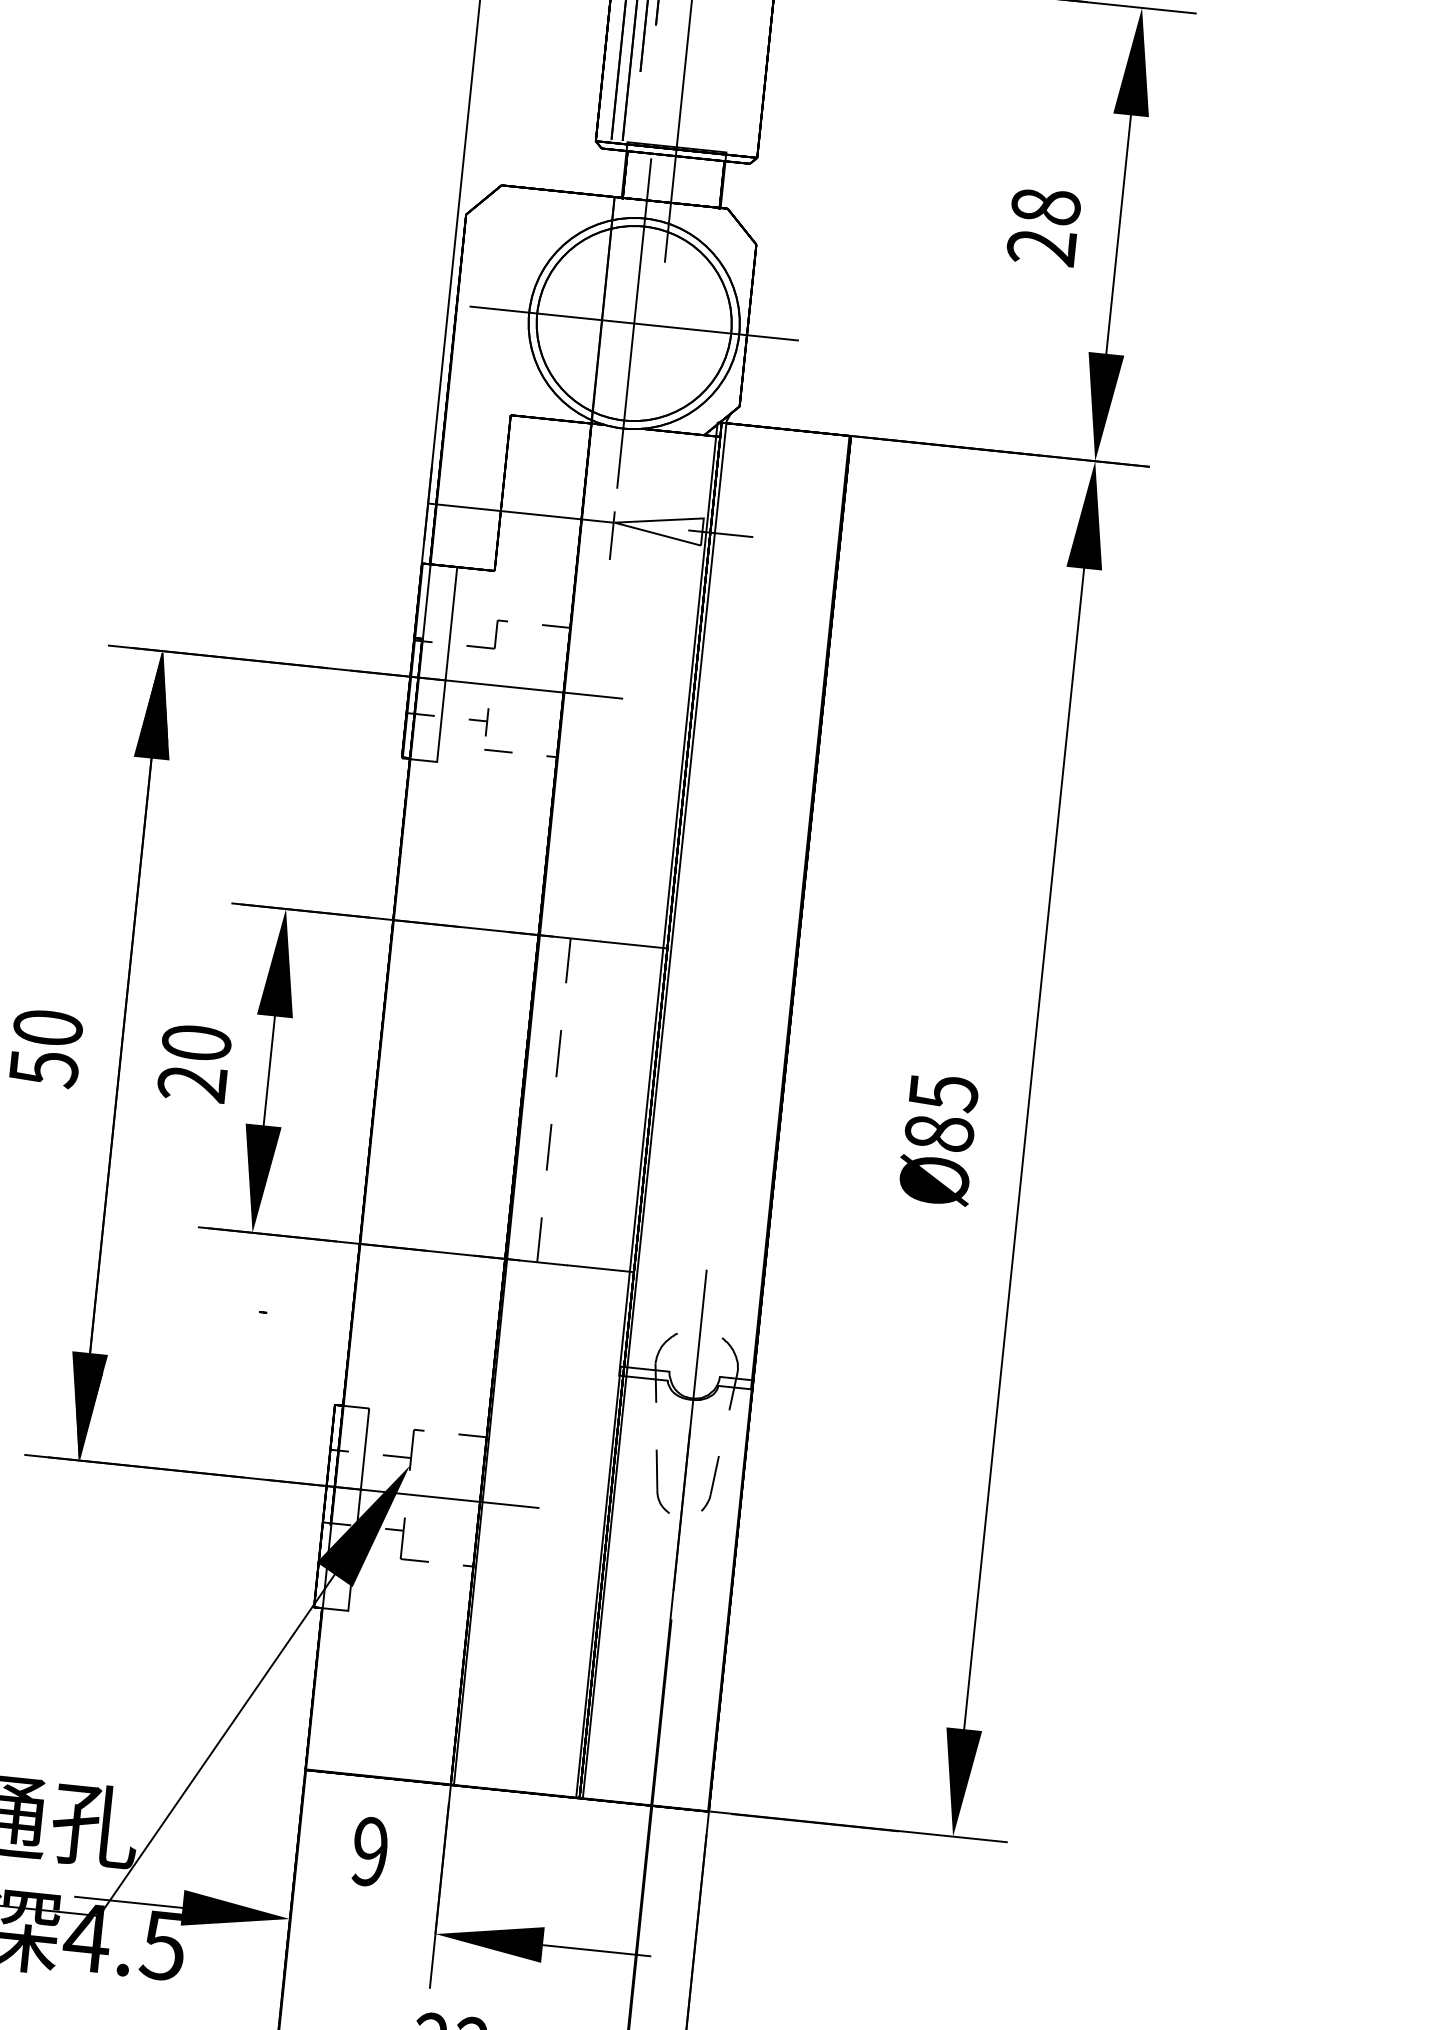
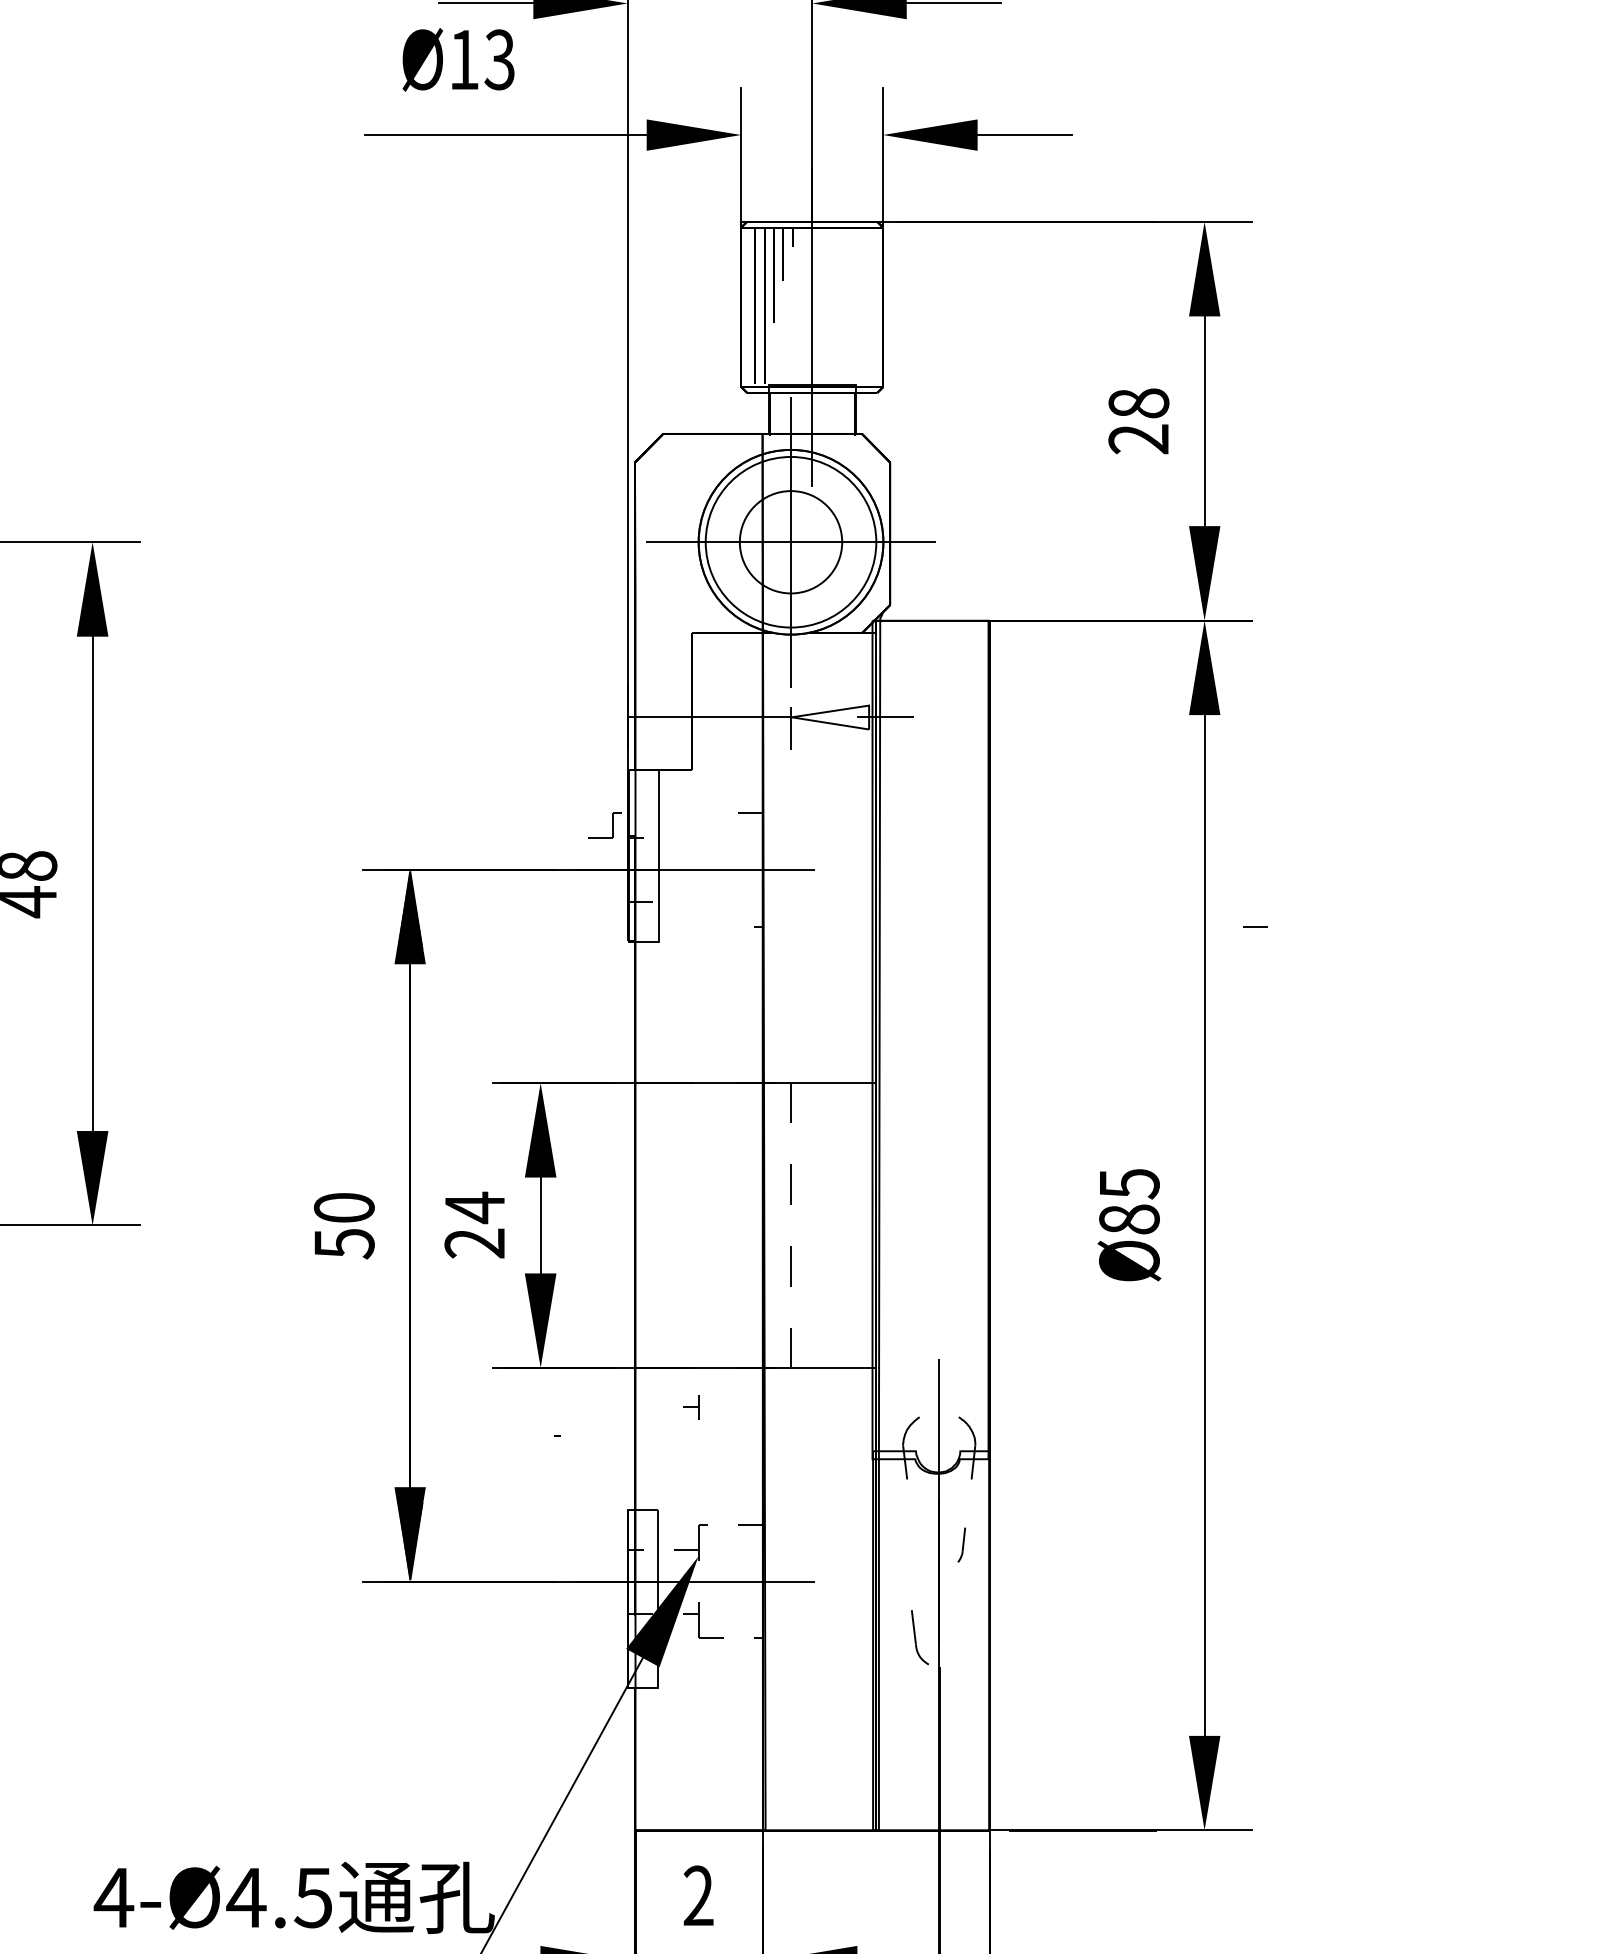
circle: (633, 322) -> (790, 541), size x0.6
part: (495, 634) -> (612, 825), moved
part: (478, 721) -> (691, 1407), moved
line: (498, 751) -> (1255, 926), moved
text: (196, 1042) -> (474, 1207), 20 -> 24
part: (662, 1481) -> (919, 1637), moved
part: (710, 1483) -> (961, 1544), size x0.7
text: (370, 1851) -> (698, 1895), 9 -> 2

